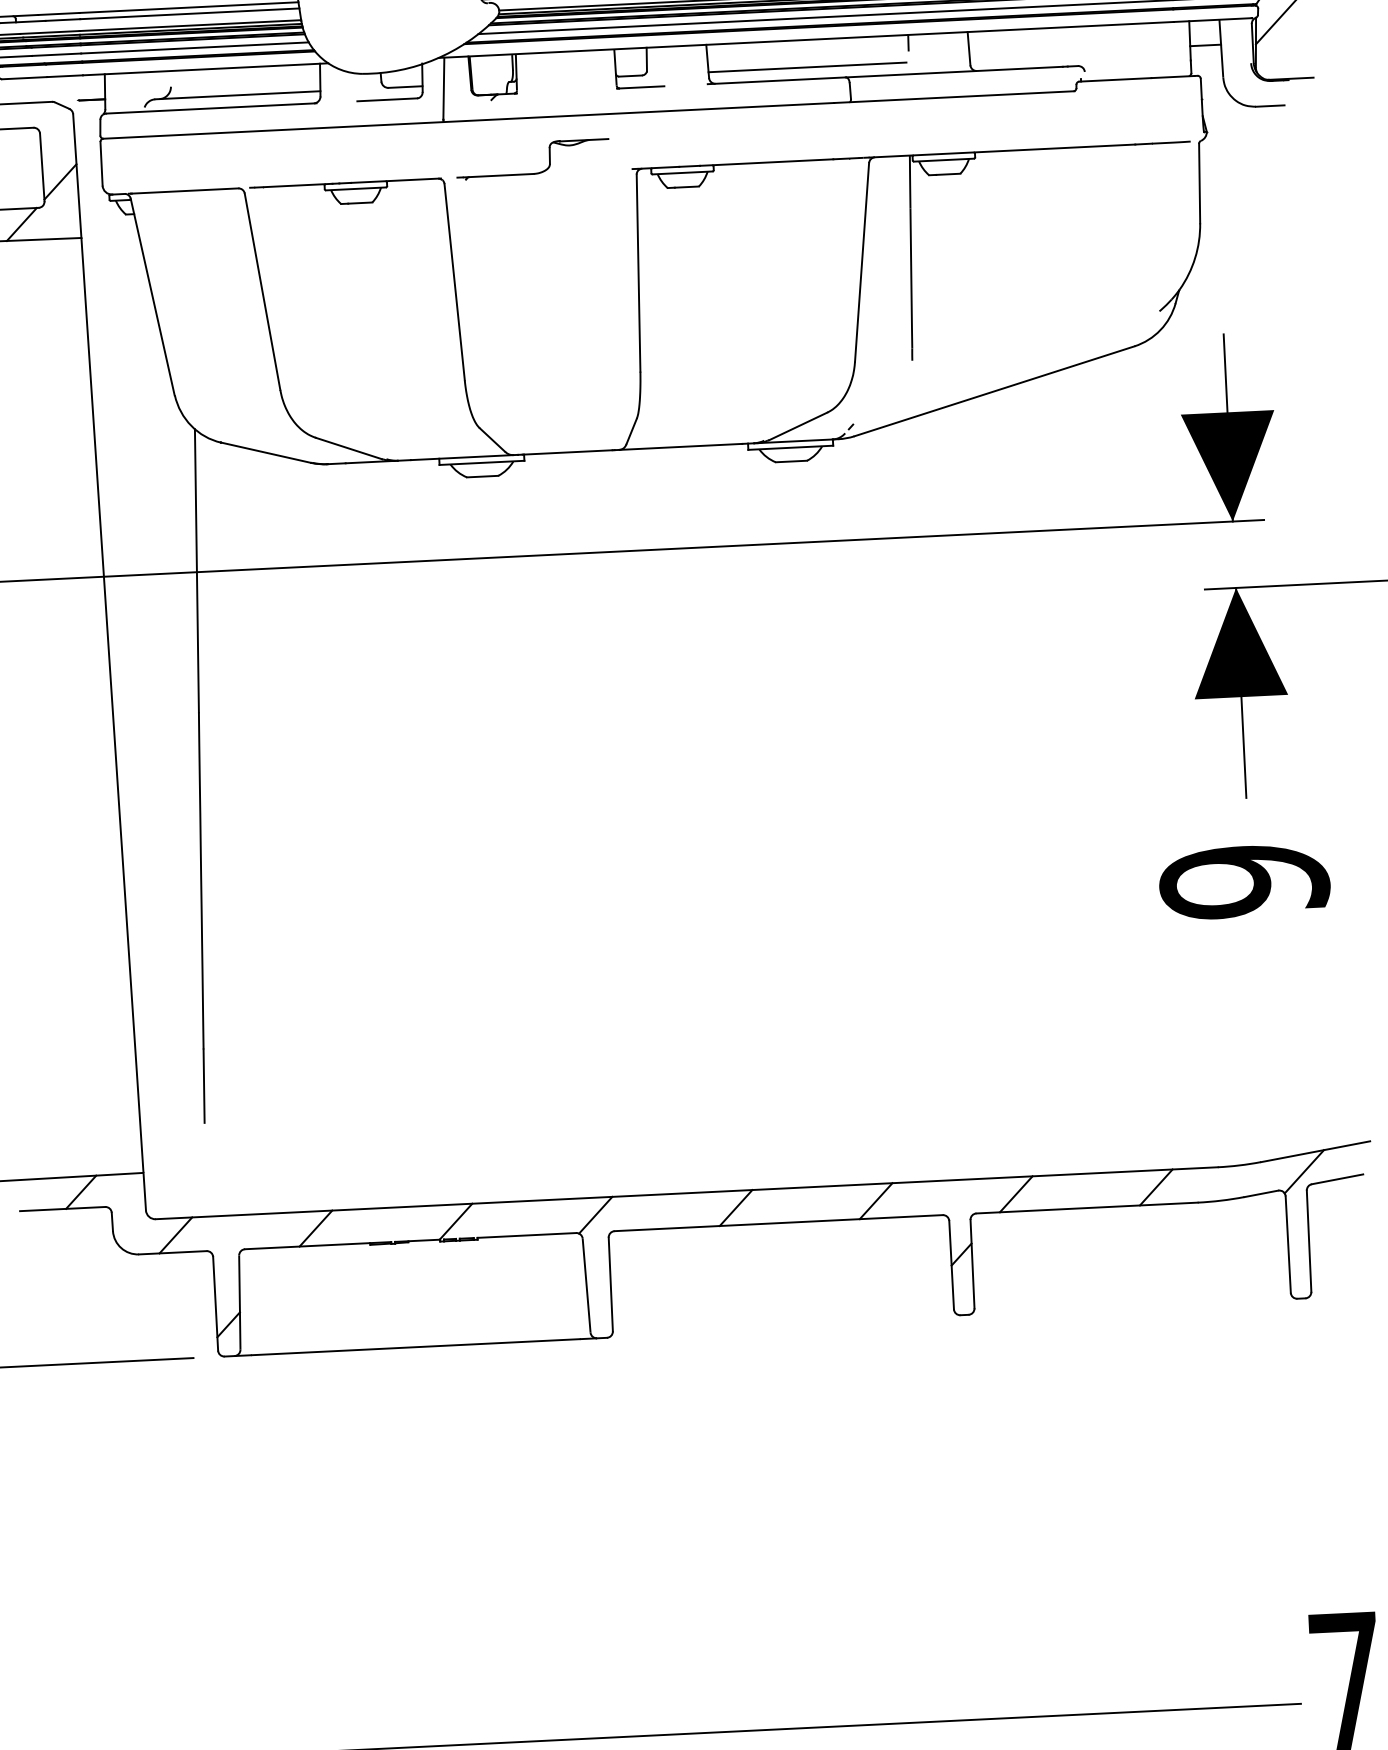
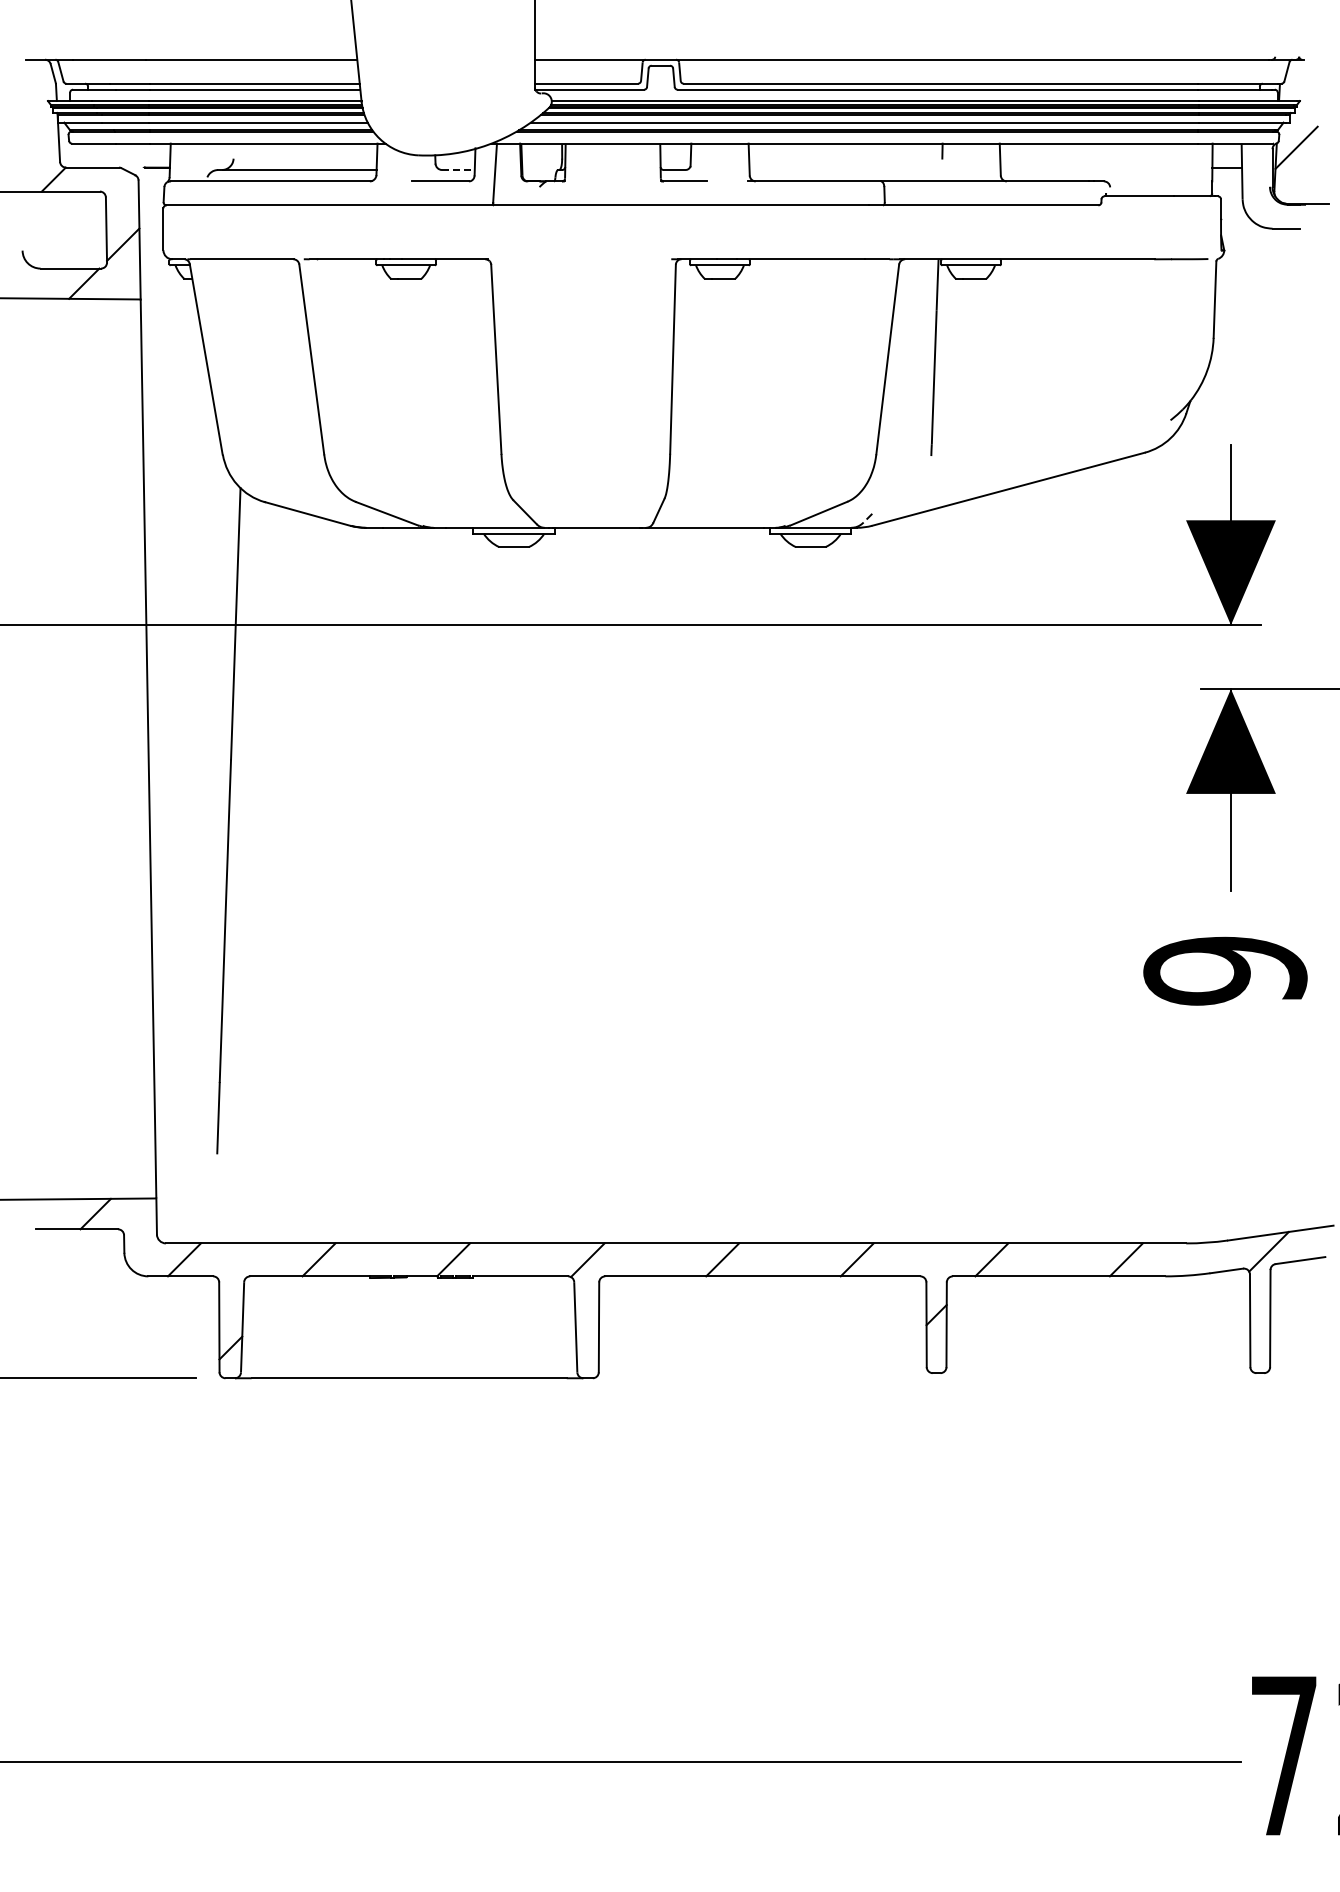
line: (807, 67) -> (844, 170), removed
line: (405, 87) -> (458, 170), solid -> dashed
part: (532, 173) -> (576, 258), removed

